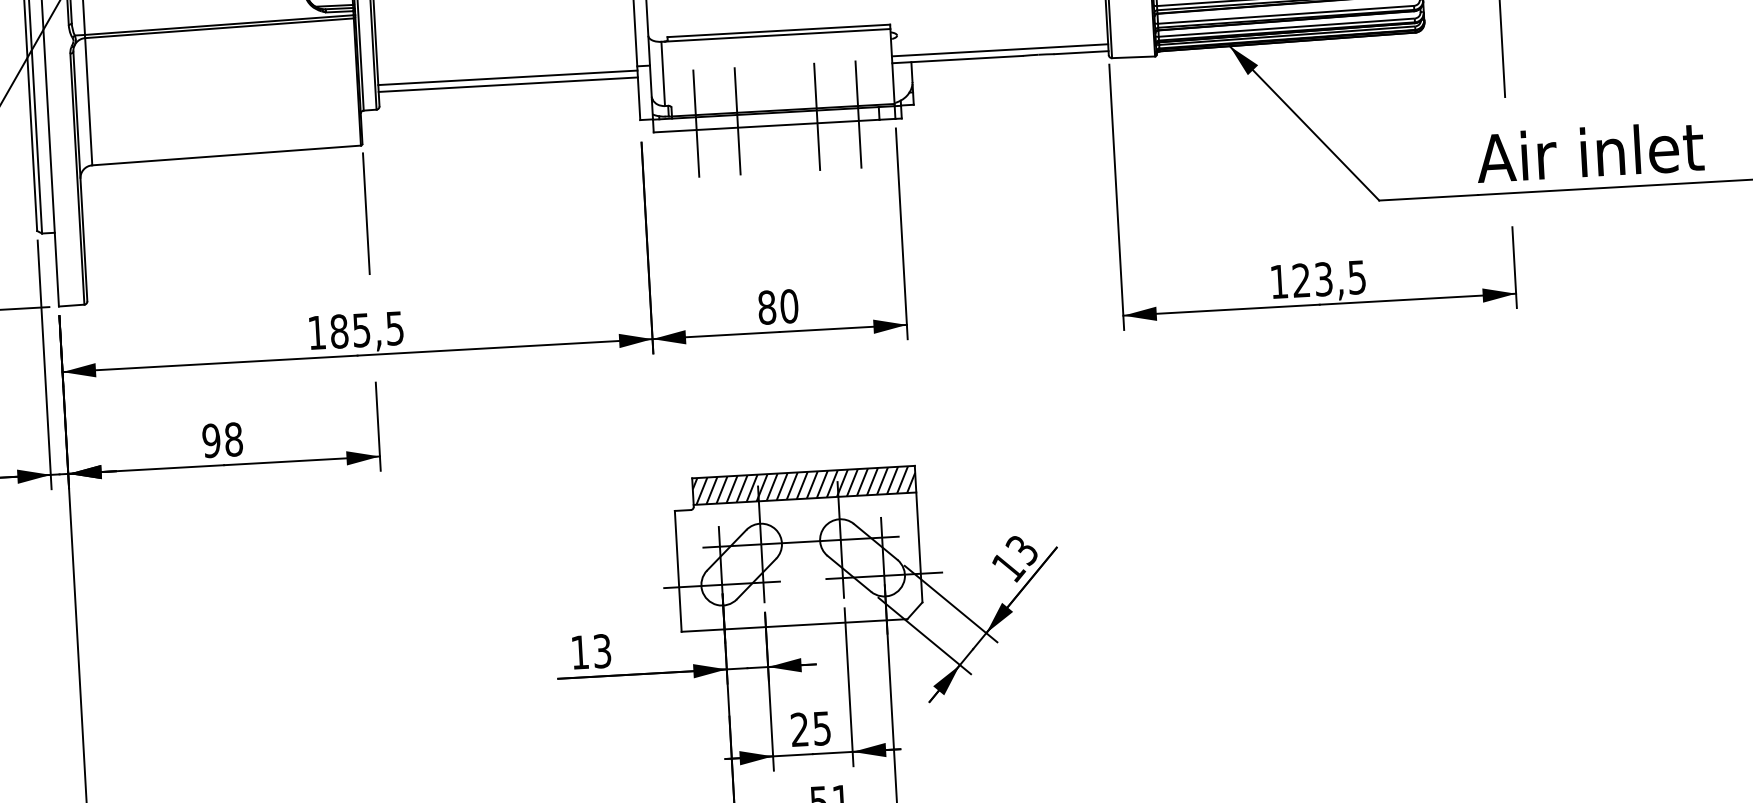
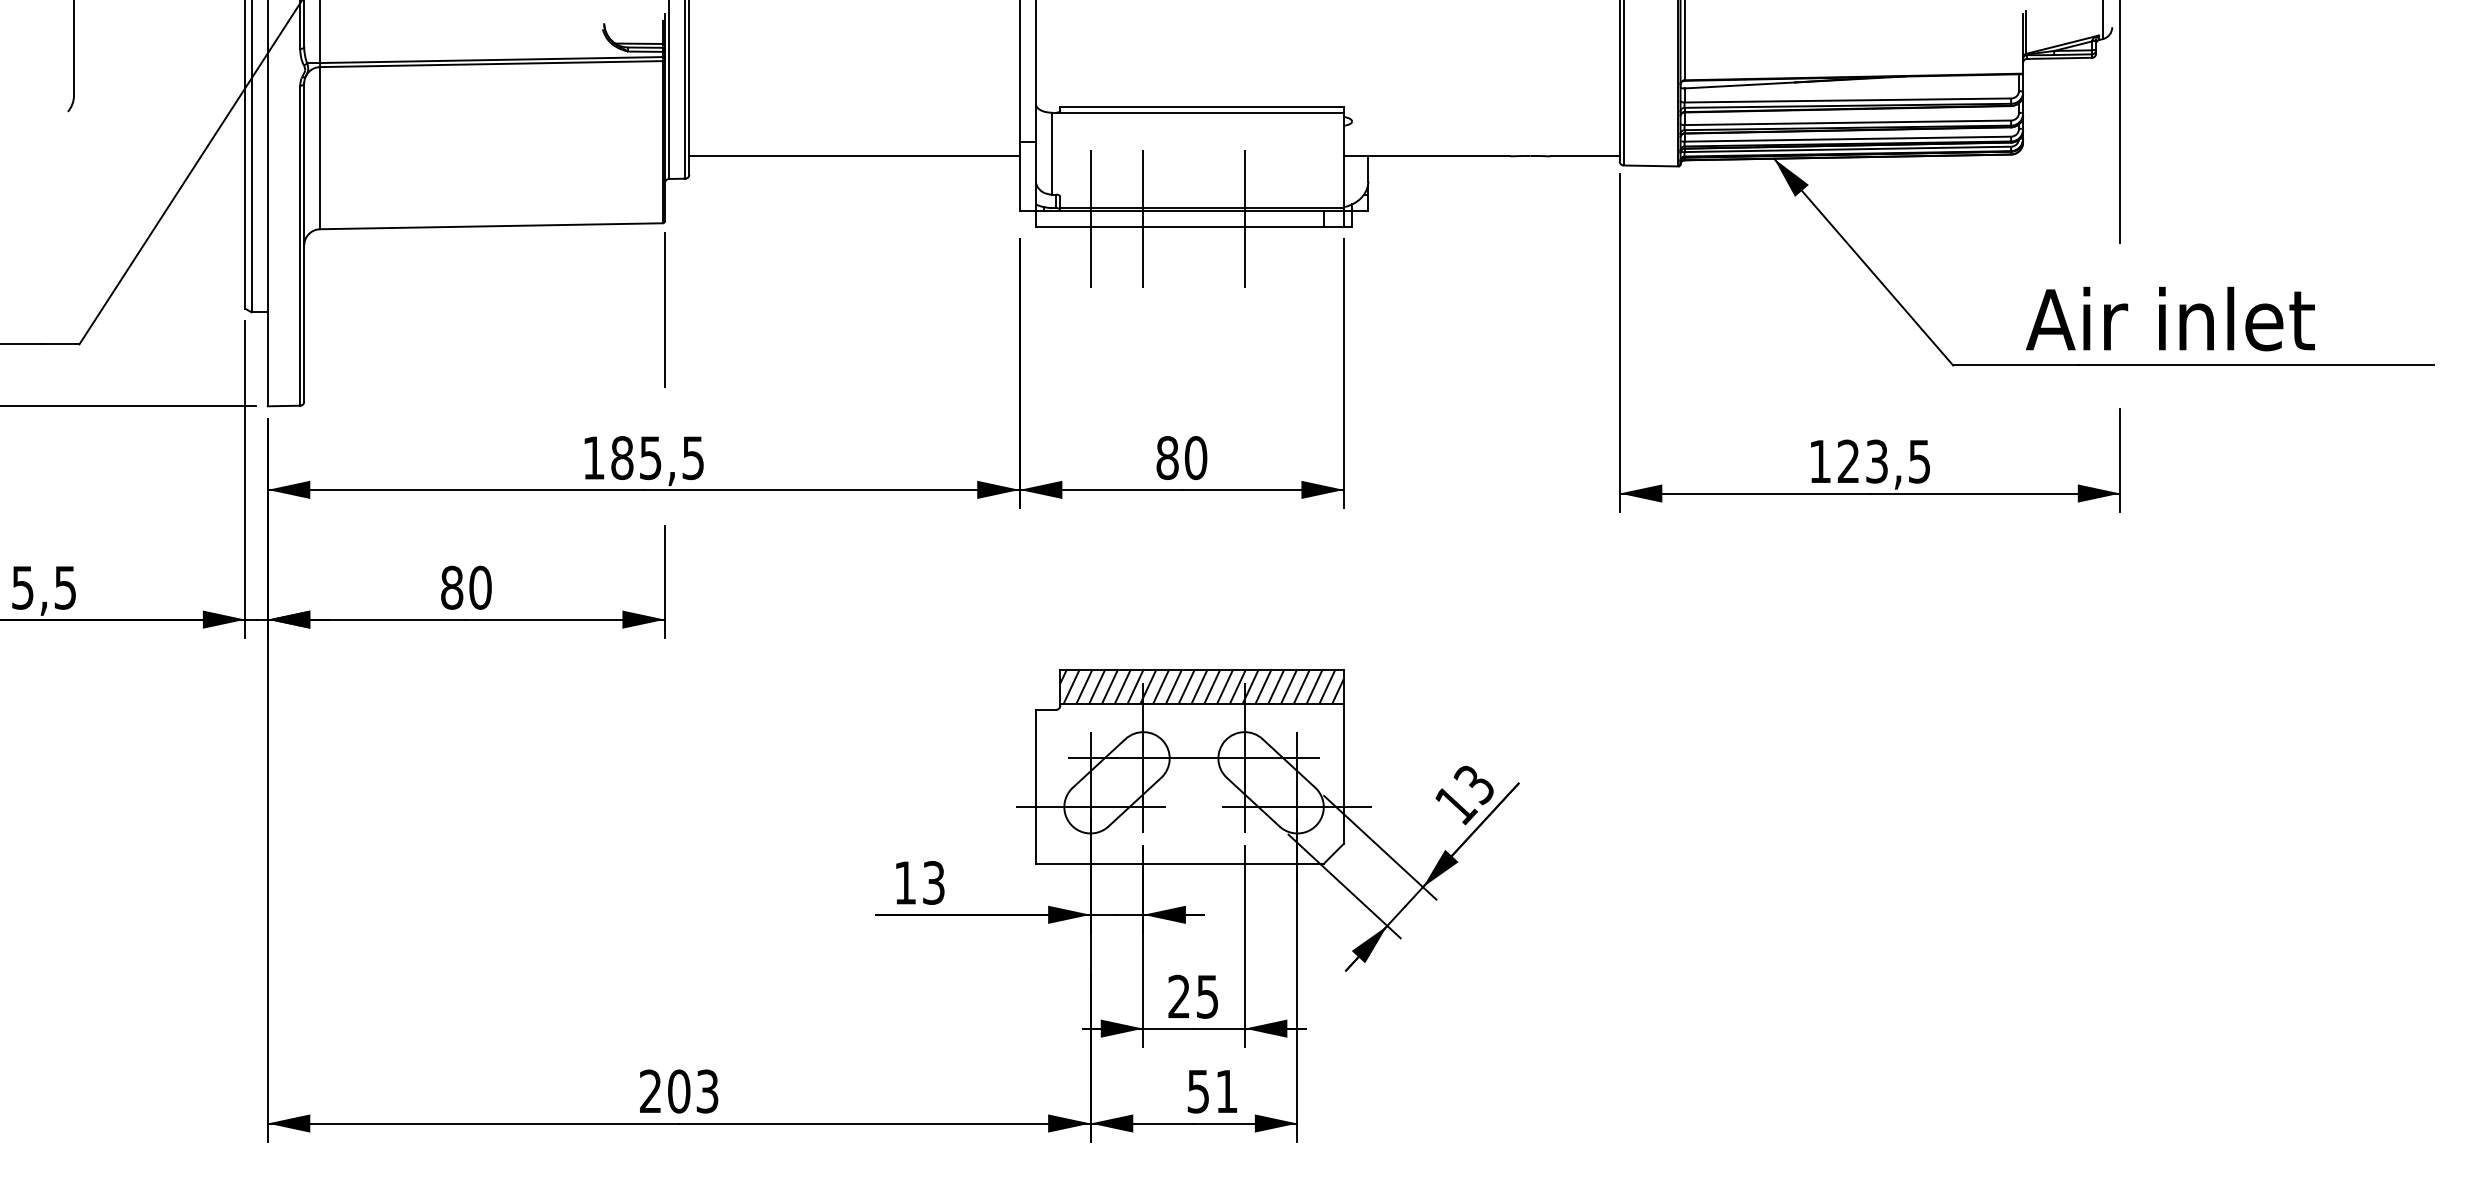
line: (999, 50) -> (1481, 147), removed
line: (507, 77) -> (854, 147), removed
line: (858, 114) -> (1297, 219), removed
text: (1590, 151) -> (2170, 318), moved
text: (222, 440) -> (465, 587), 98 -> 80

